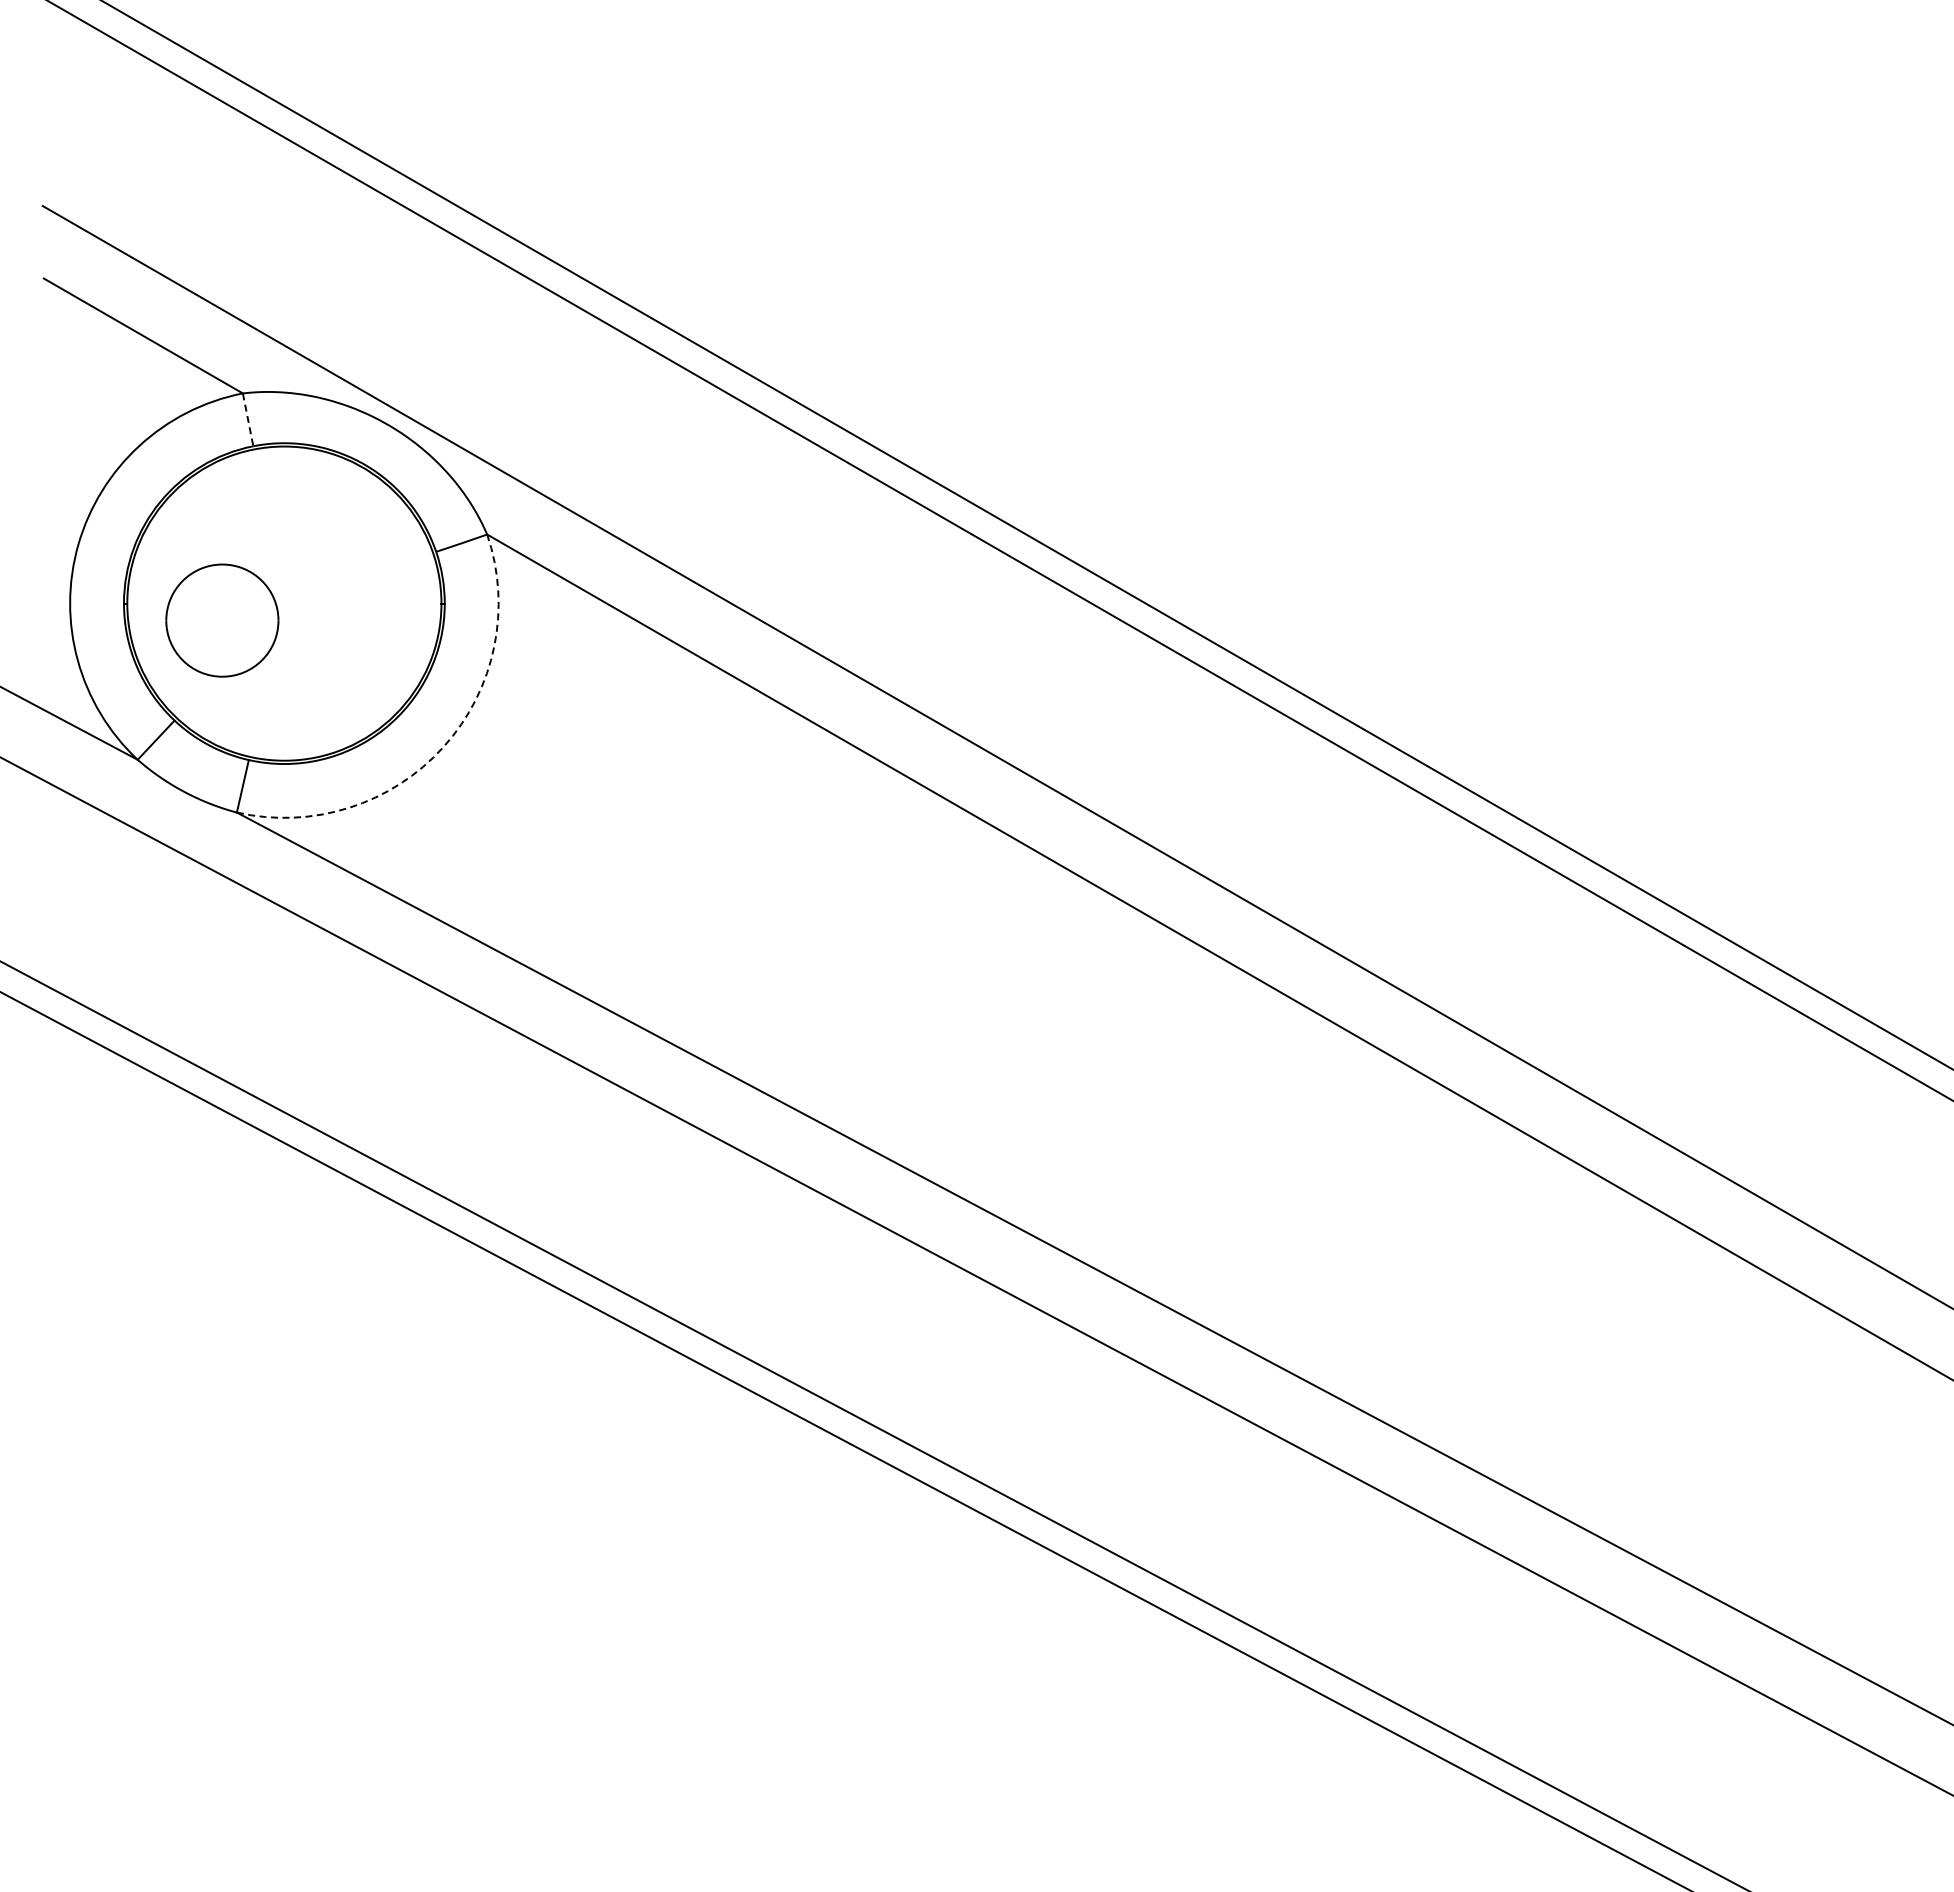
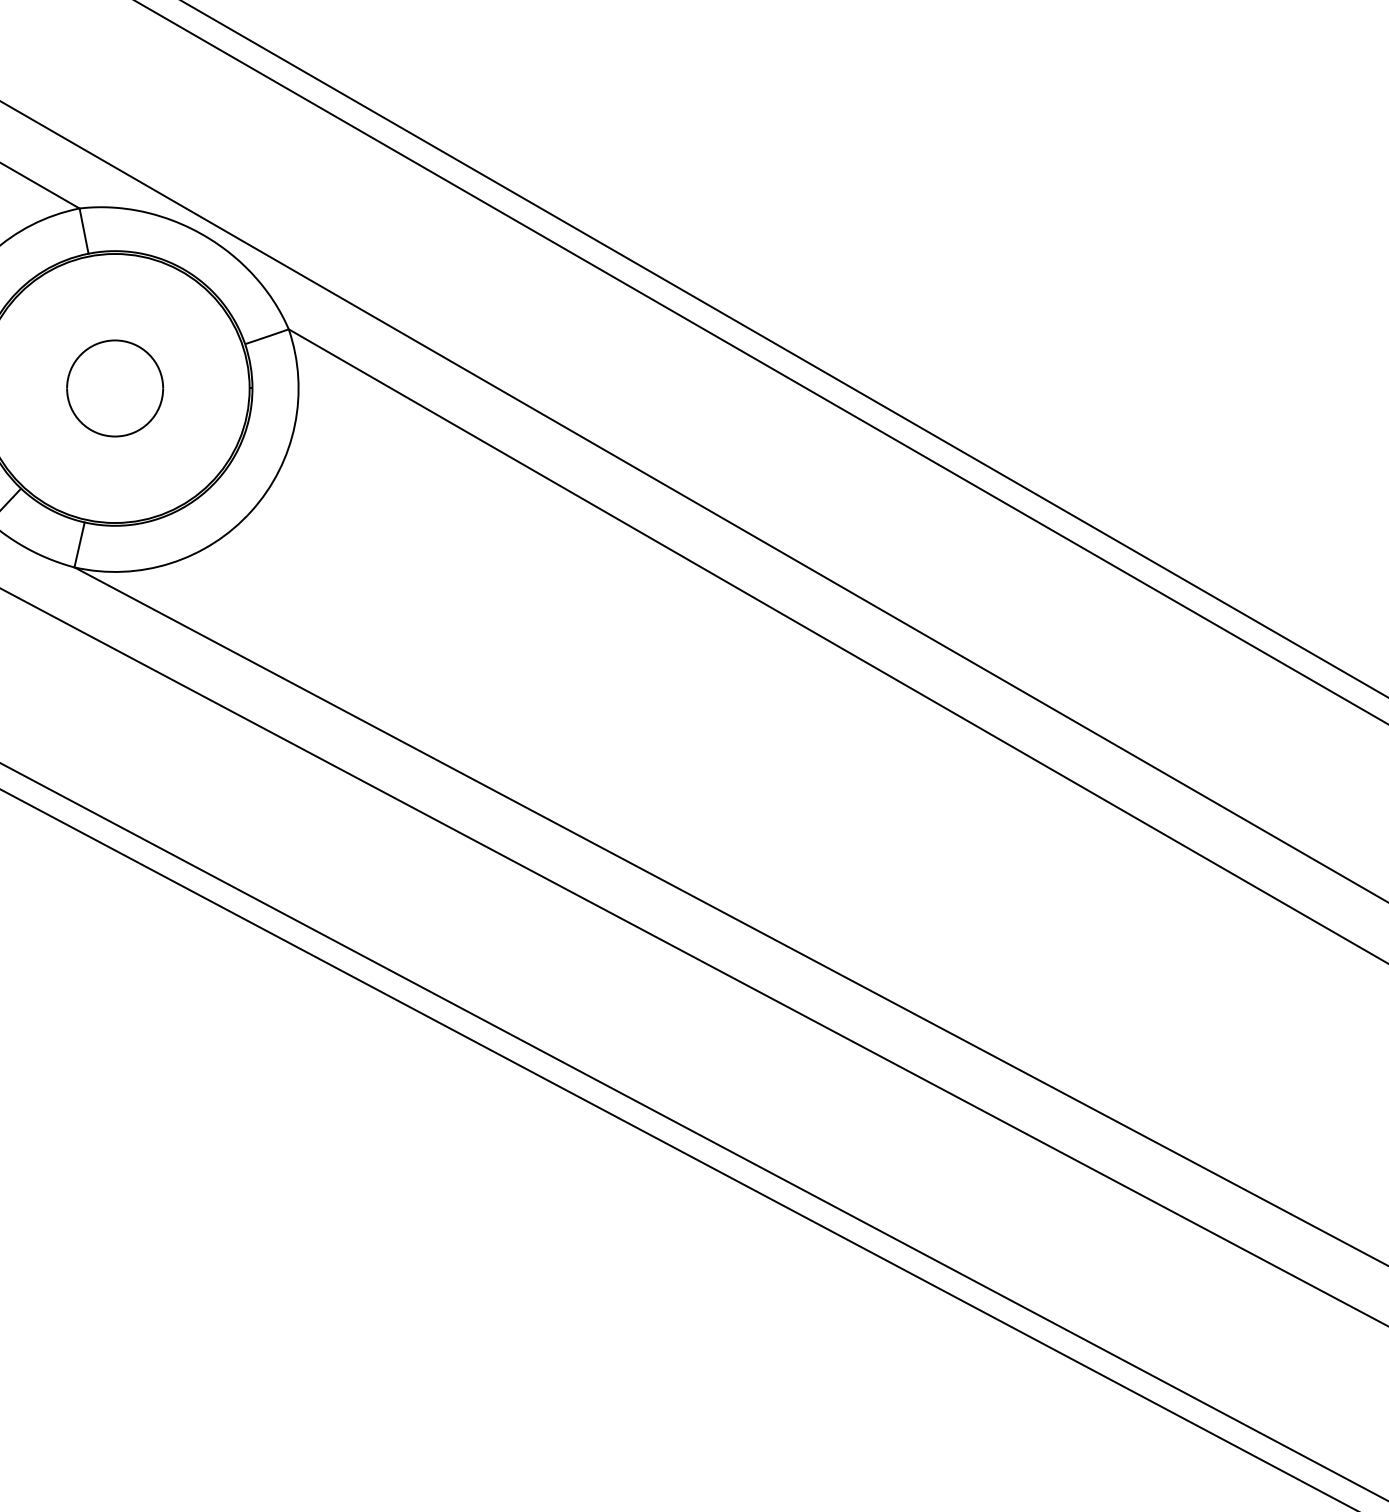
line: (248, 419) -> (84, 230), dashed -> solid
part: (222, 620) -> (115, 388), moved
arc: (443, 746) -> (251, 510), dashed -> solid

